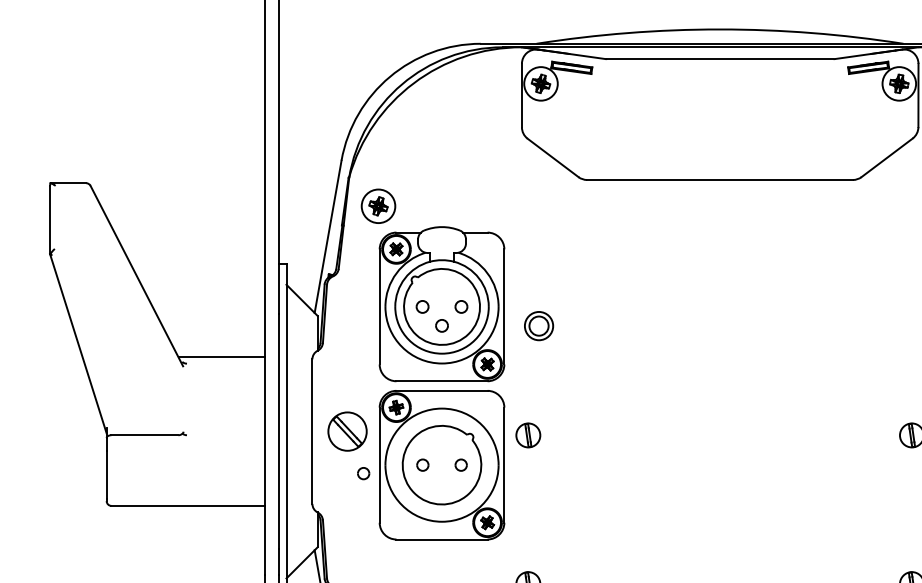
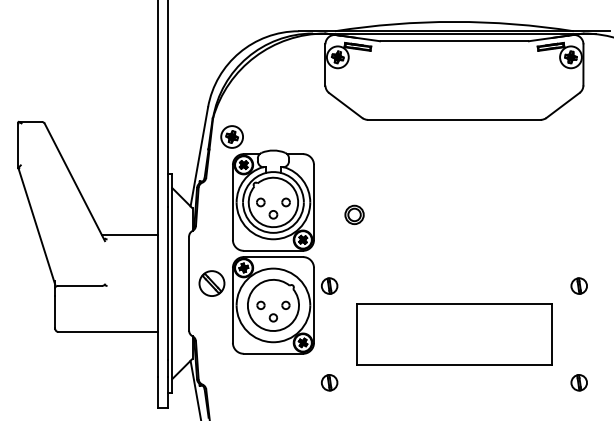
part: (538, 325) -> (354, 214), moved
part: (362, 472) -> (272, 317), moved
part: (720, 509) -> (454, 334), added

